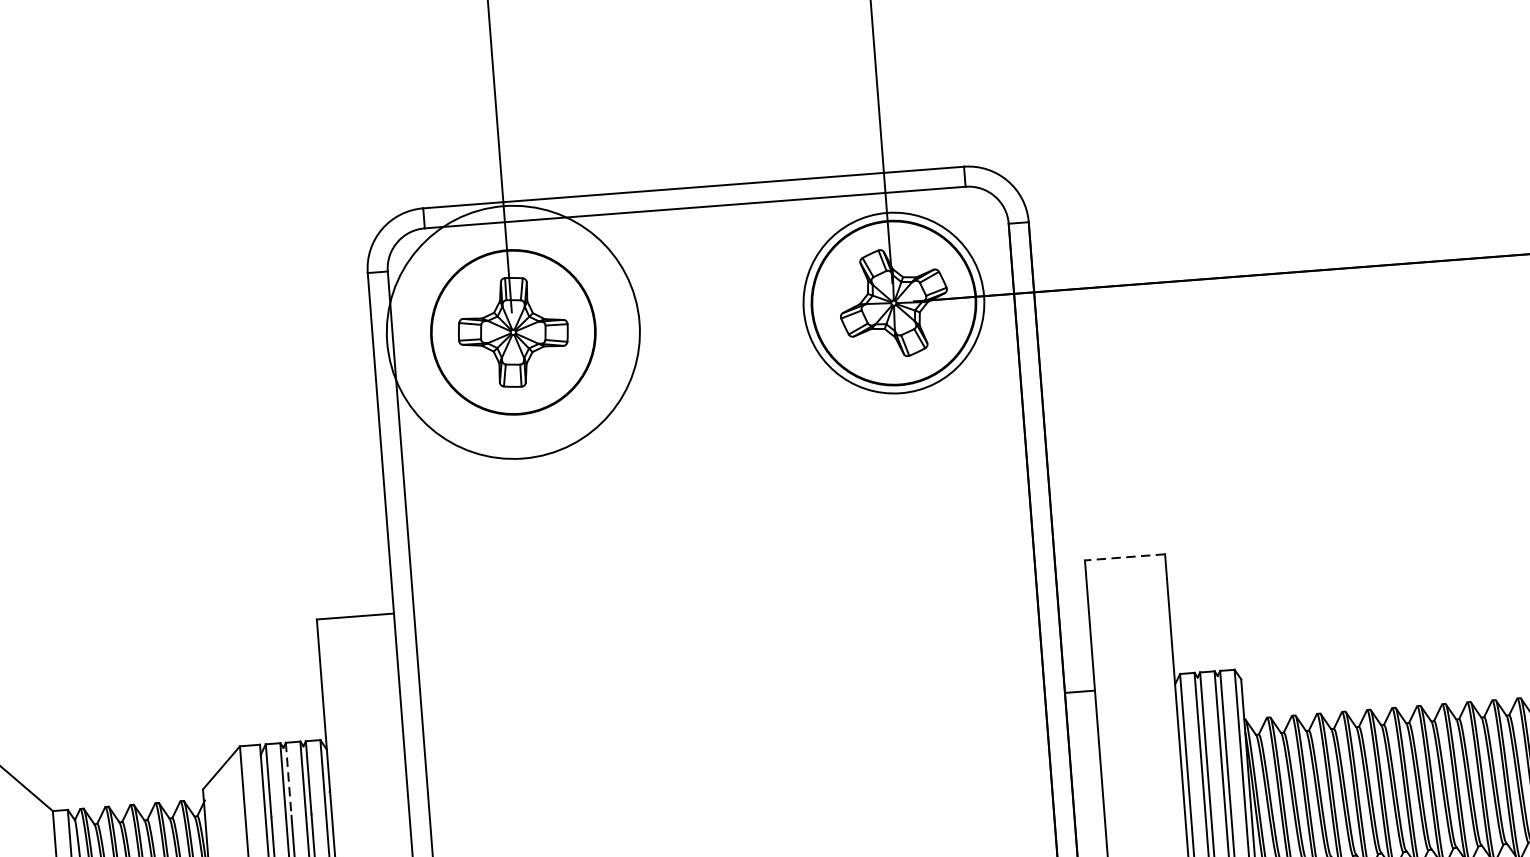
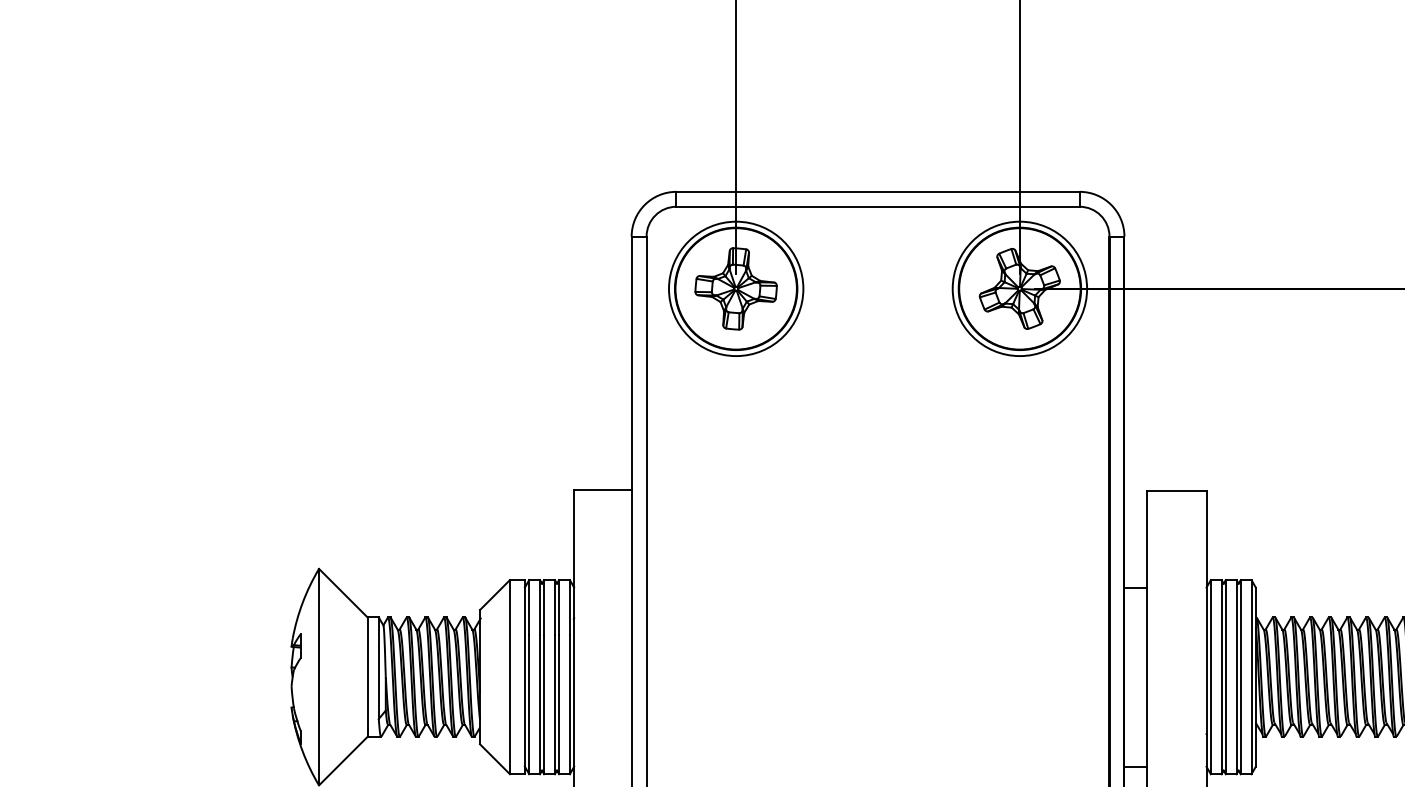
circle: (512, 331) -> (735, 288), size x0.71
line: (1124, 557) -> (1176, 490), dashed -> solid
line: (289, 779) -> (544, 607), dashed -> solid

